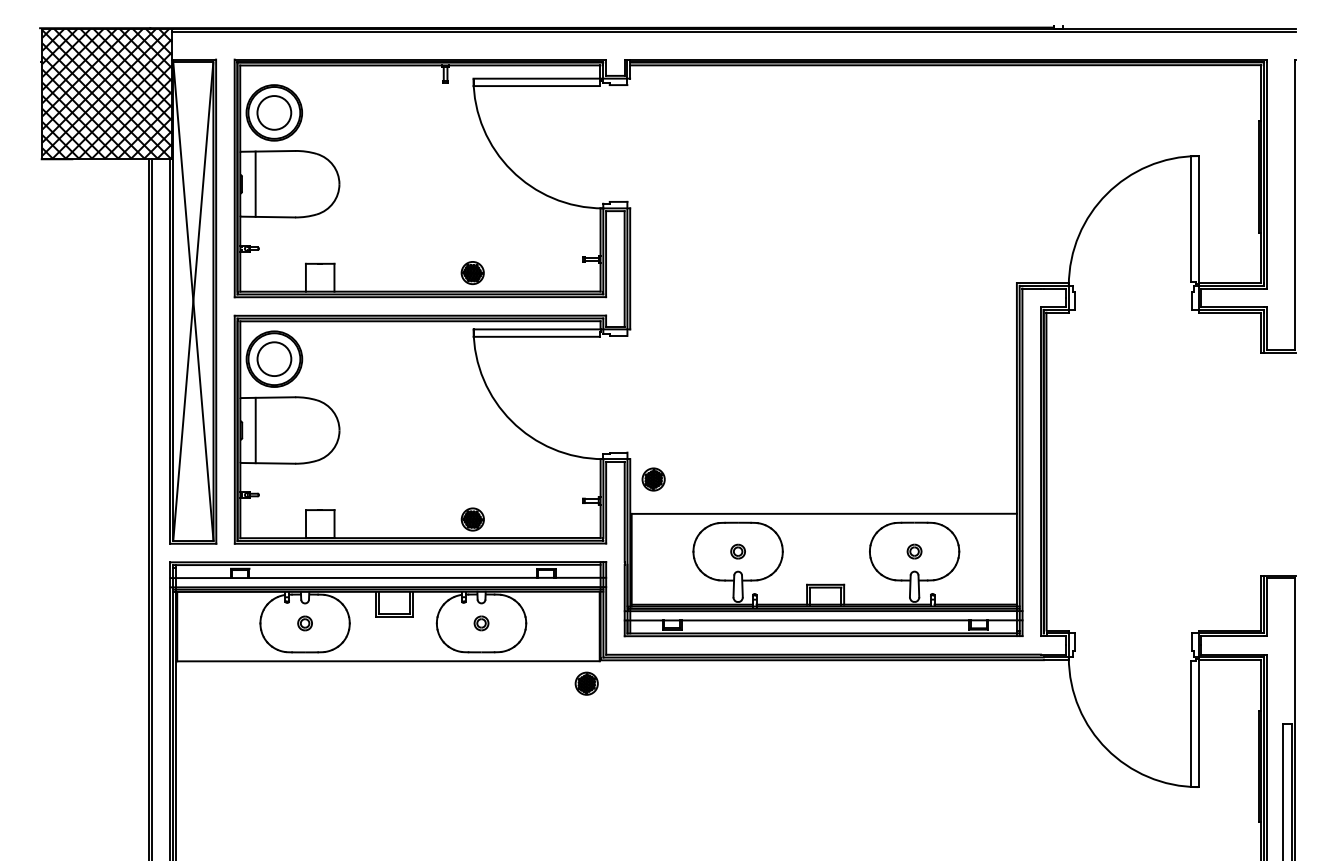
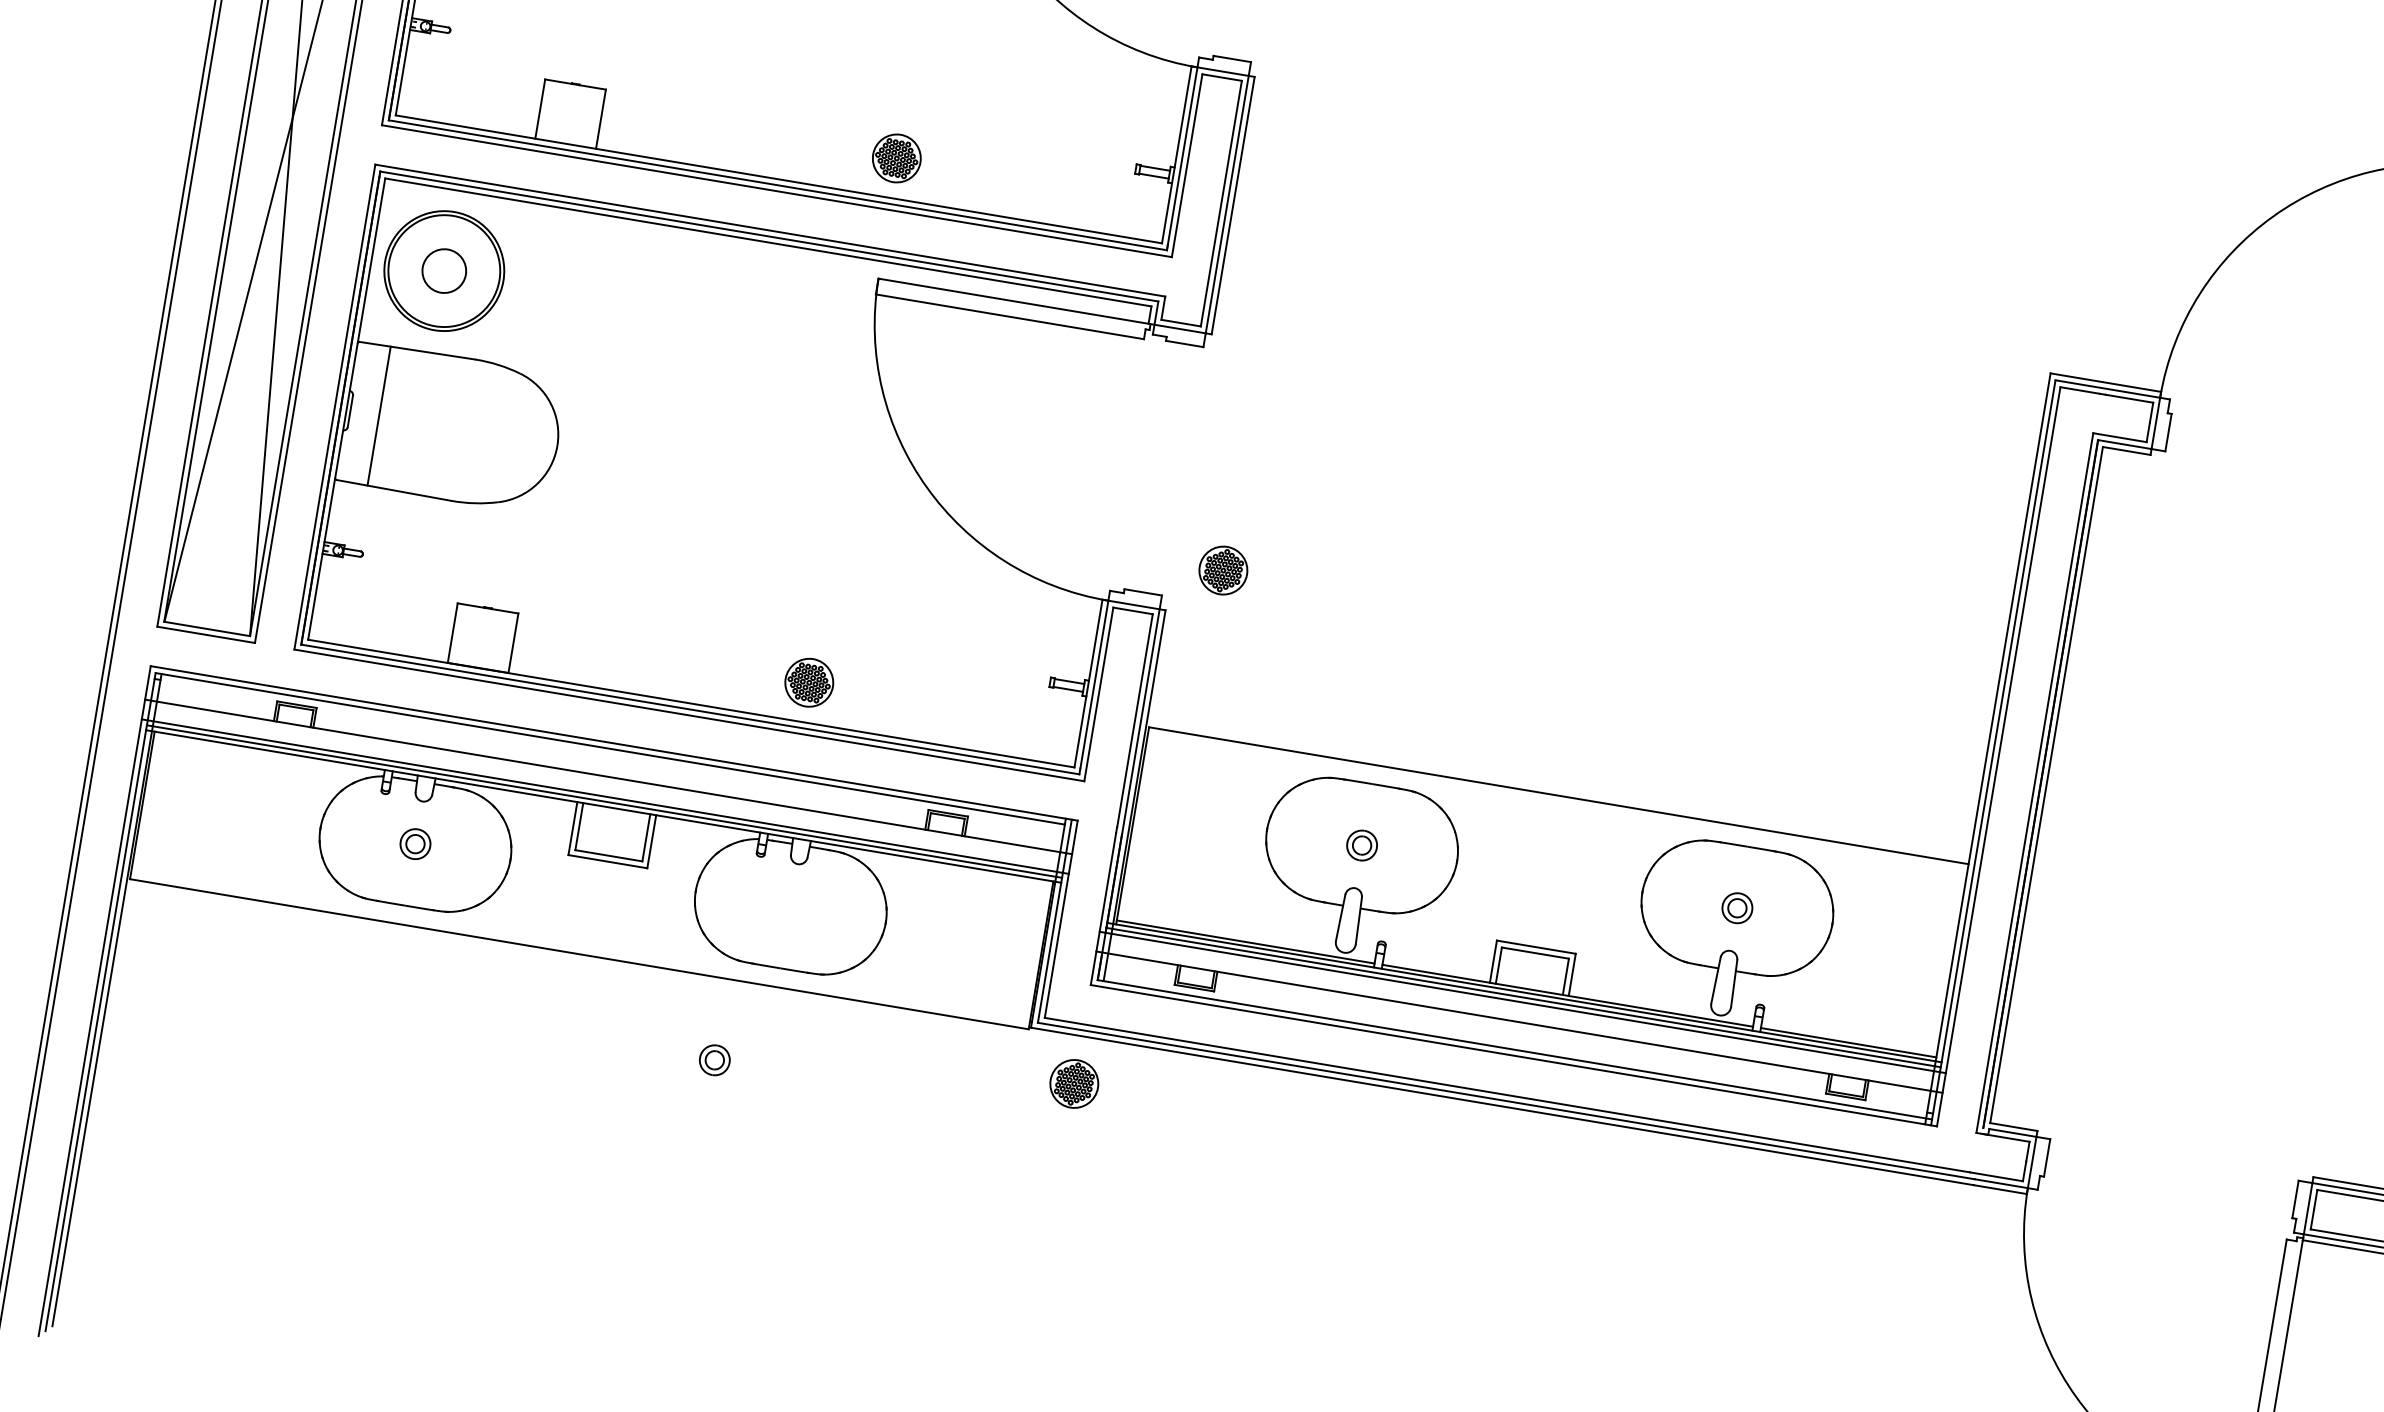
circle: (274, 359) -> (444, 271), size x0.6
part: (653, 479) -> (1223, 570), moved
part: (481, 623) -> (714, 1060), moved
part: (586, 683) -> (1073, 1083), moved

